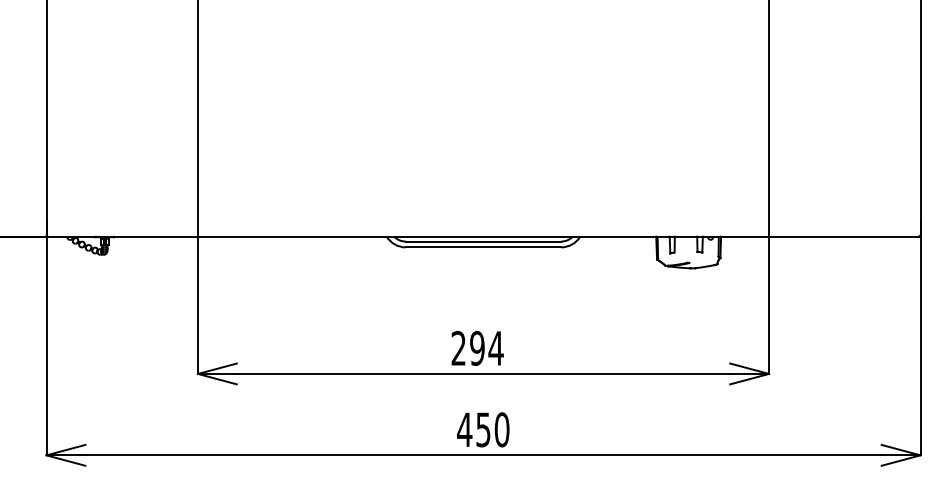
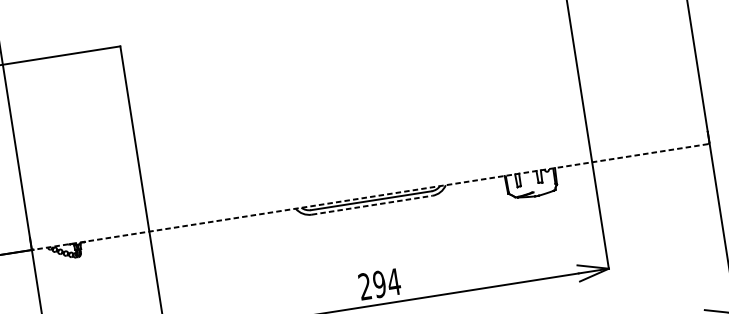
line: (483, 236) -> (370, 196), solid -> dashed
line: (483, 247) -> (372, 205), solid -> dashed

